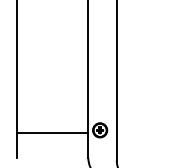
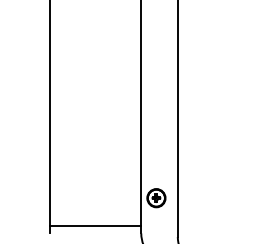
line: (52, 132) -> (95, 226), moved

